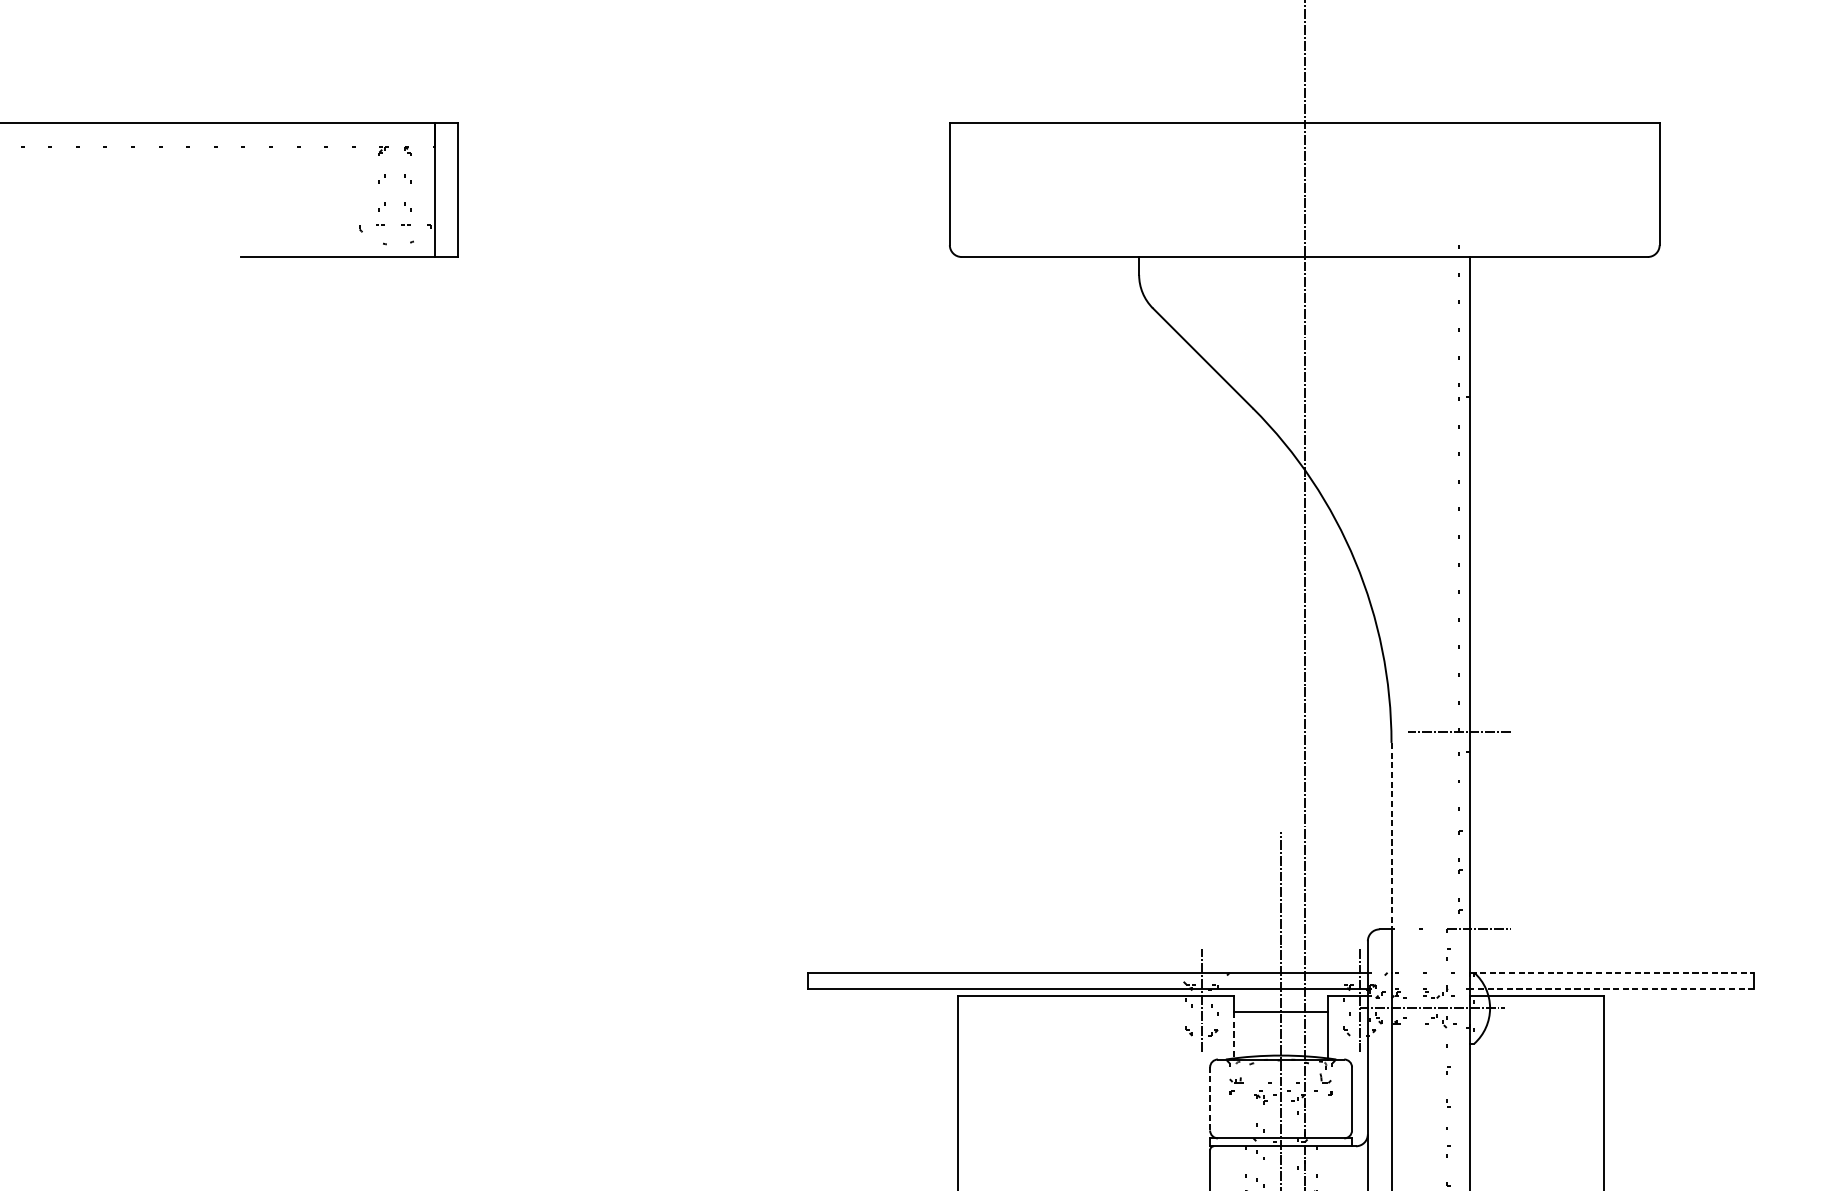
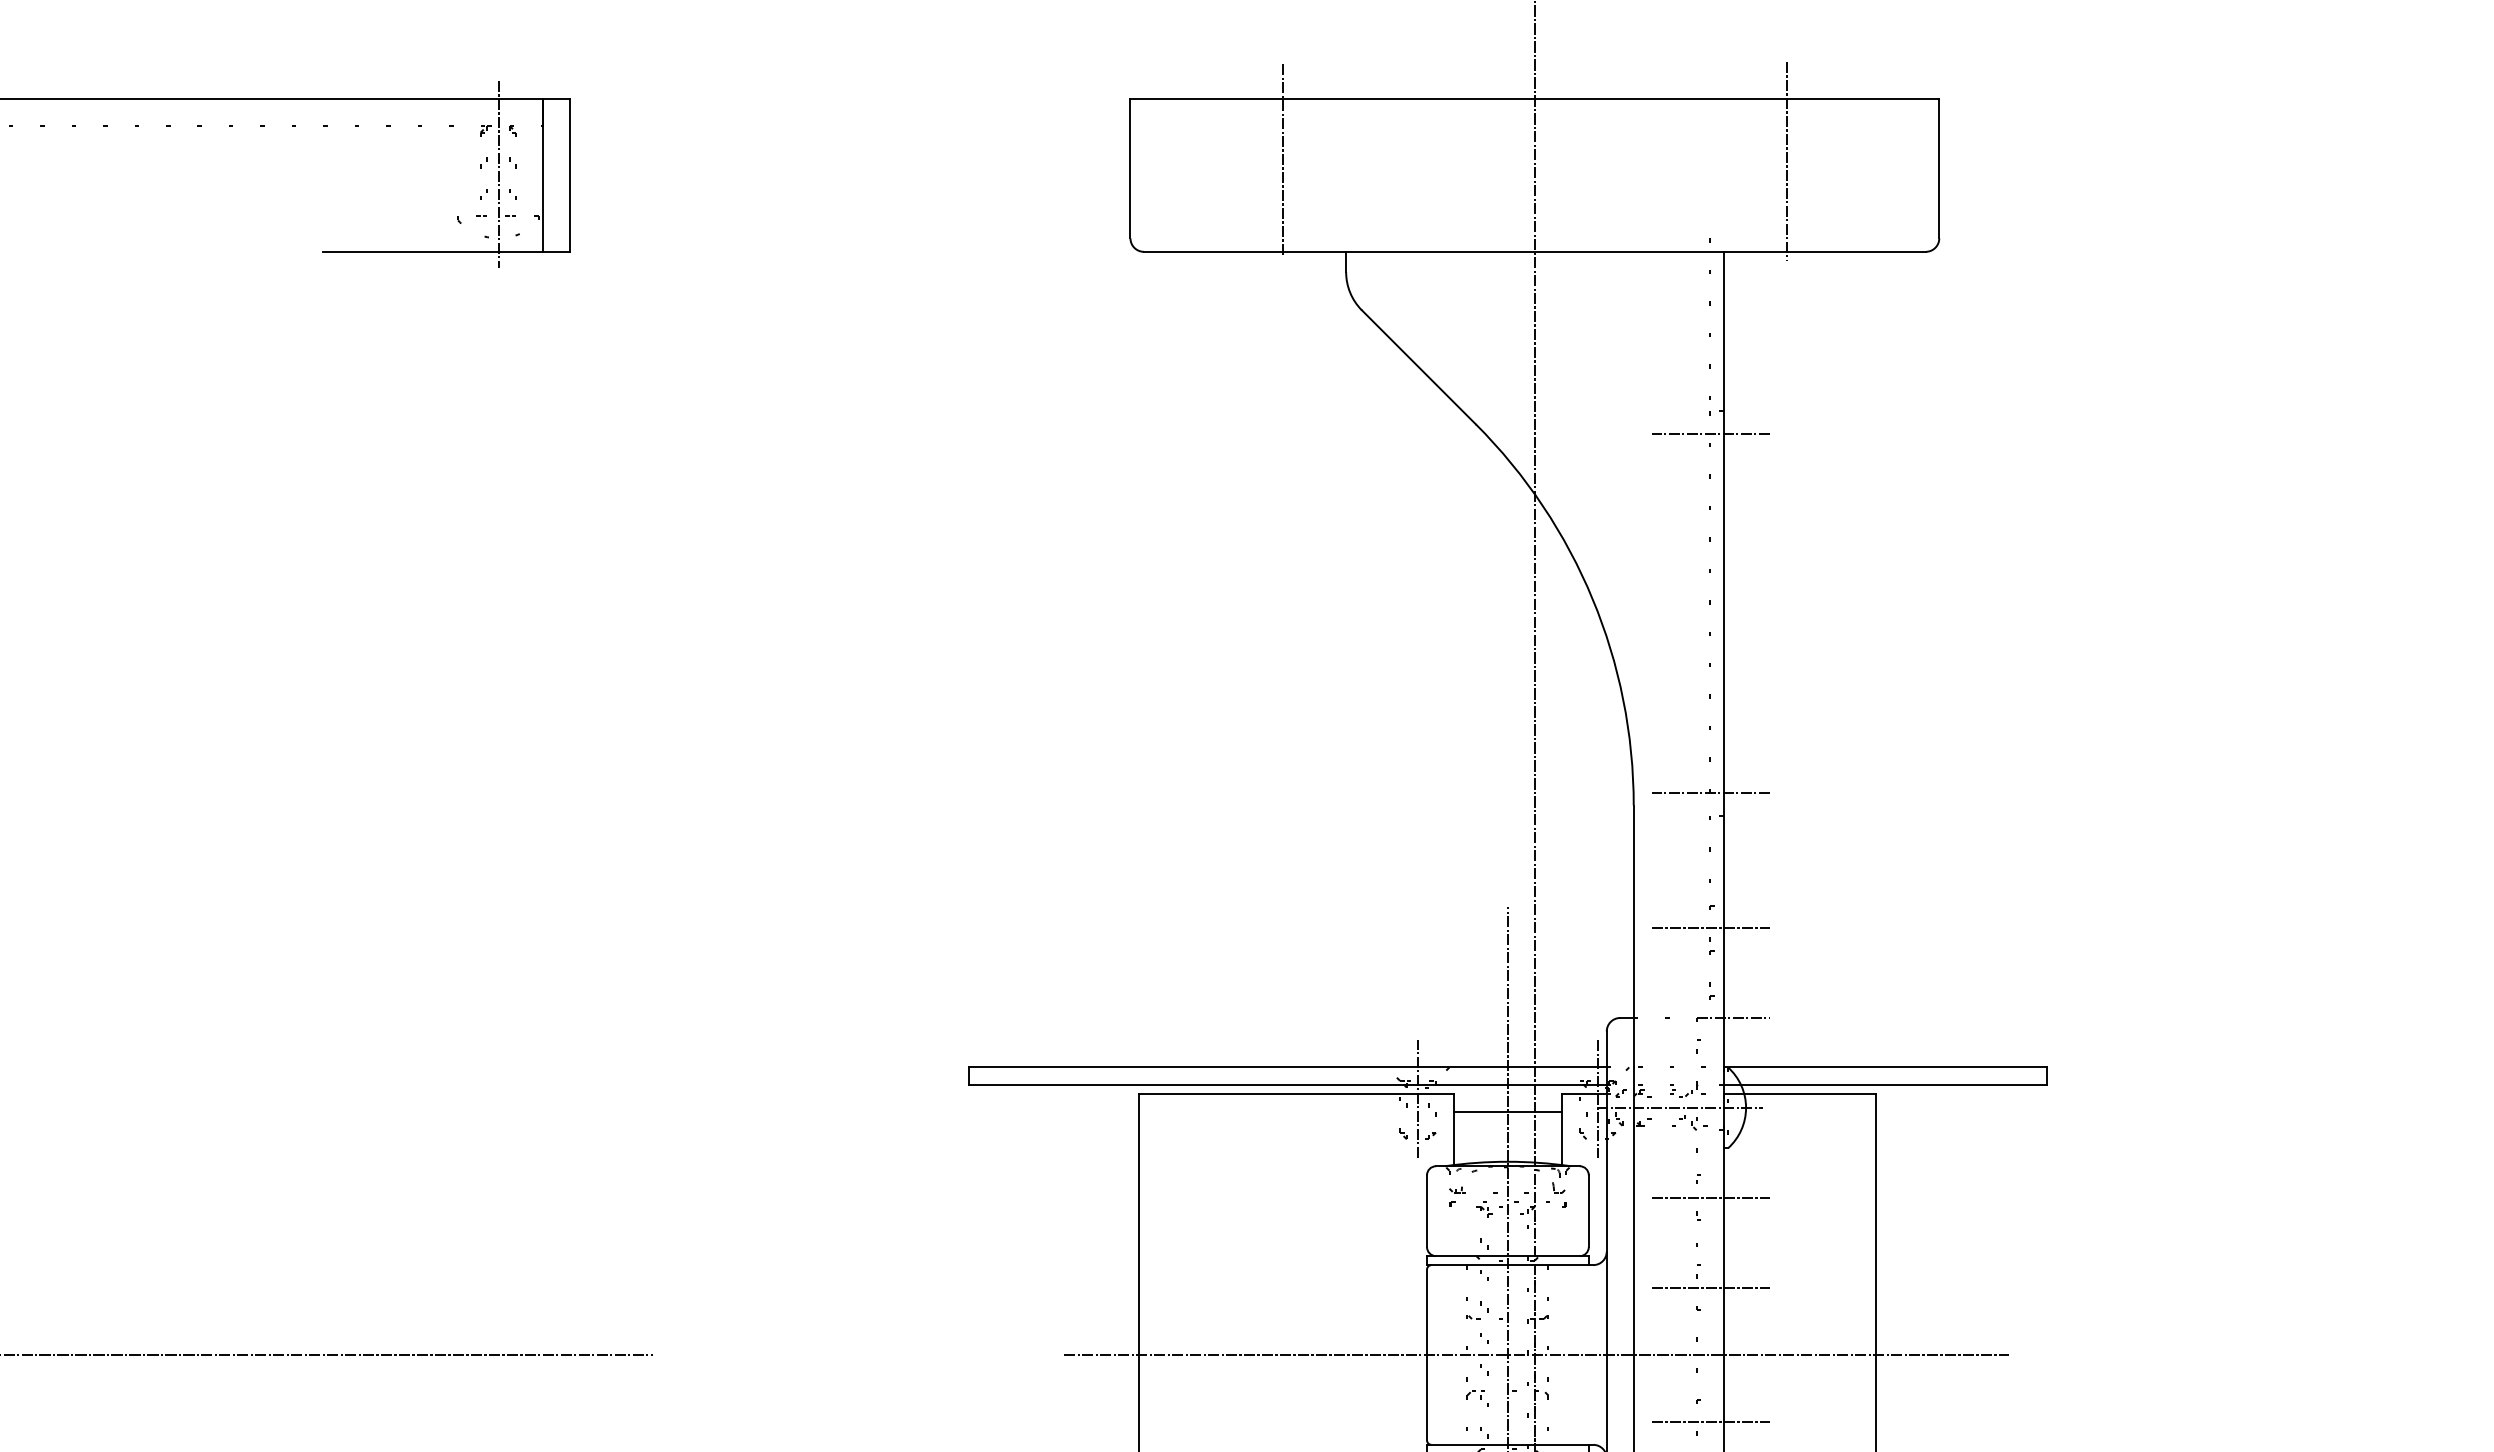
line: (1084, 175) -> (1283, 158), added
line: (1525, 176) -> (1786, 160), added
line: (395, 189) -> (498, 174), added
line: (1458, 416) -> (1710, 433), added
line: (1391, 836) -> (1633, 912), dashed -> solid
line: (1458, 850) -> (1710, 928), added
line: (1612, 972) -> (1885, 1067), dashed -> solid
line: (1612, 988) -> (1885, 1085), dashed -> solid
line: (1234, 1036) -> (1454, 1139), dashed -> solid
line: (1458, 1086) -> (1710, 1197), added
line: (1210, 1099) -> (1427, 1211), dashed -> solid
line: (1458, 1165) -> (1710, 1287), added

